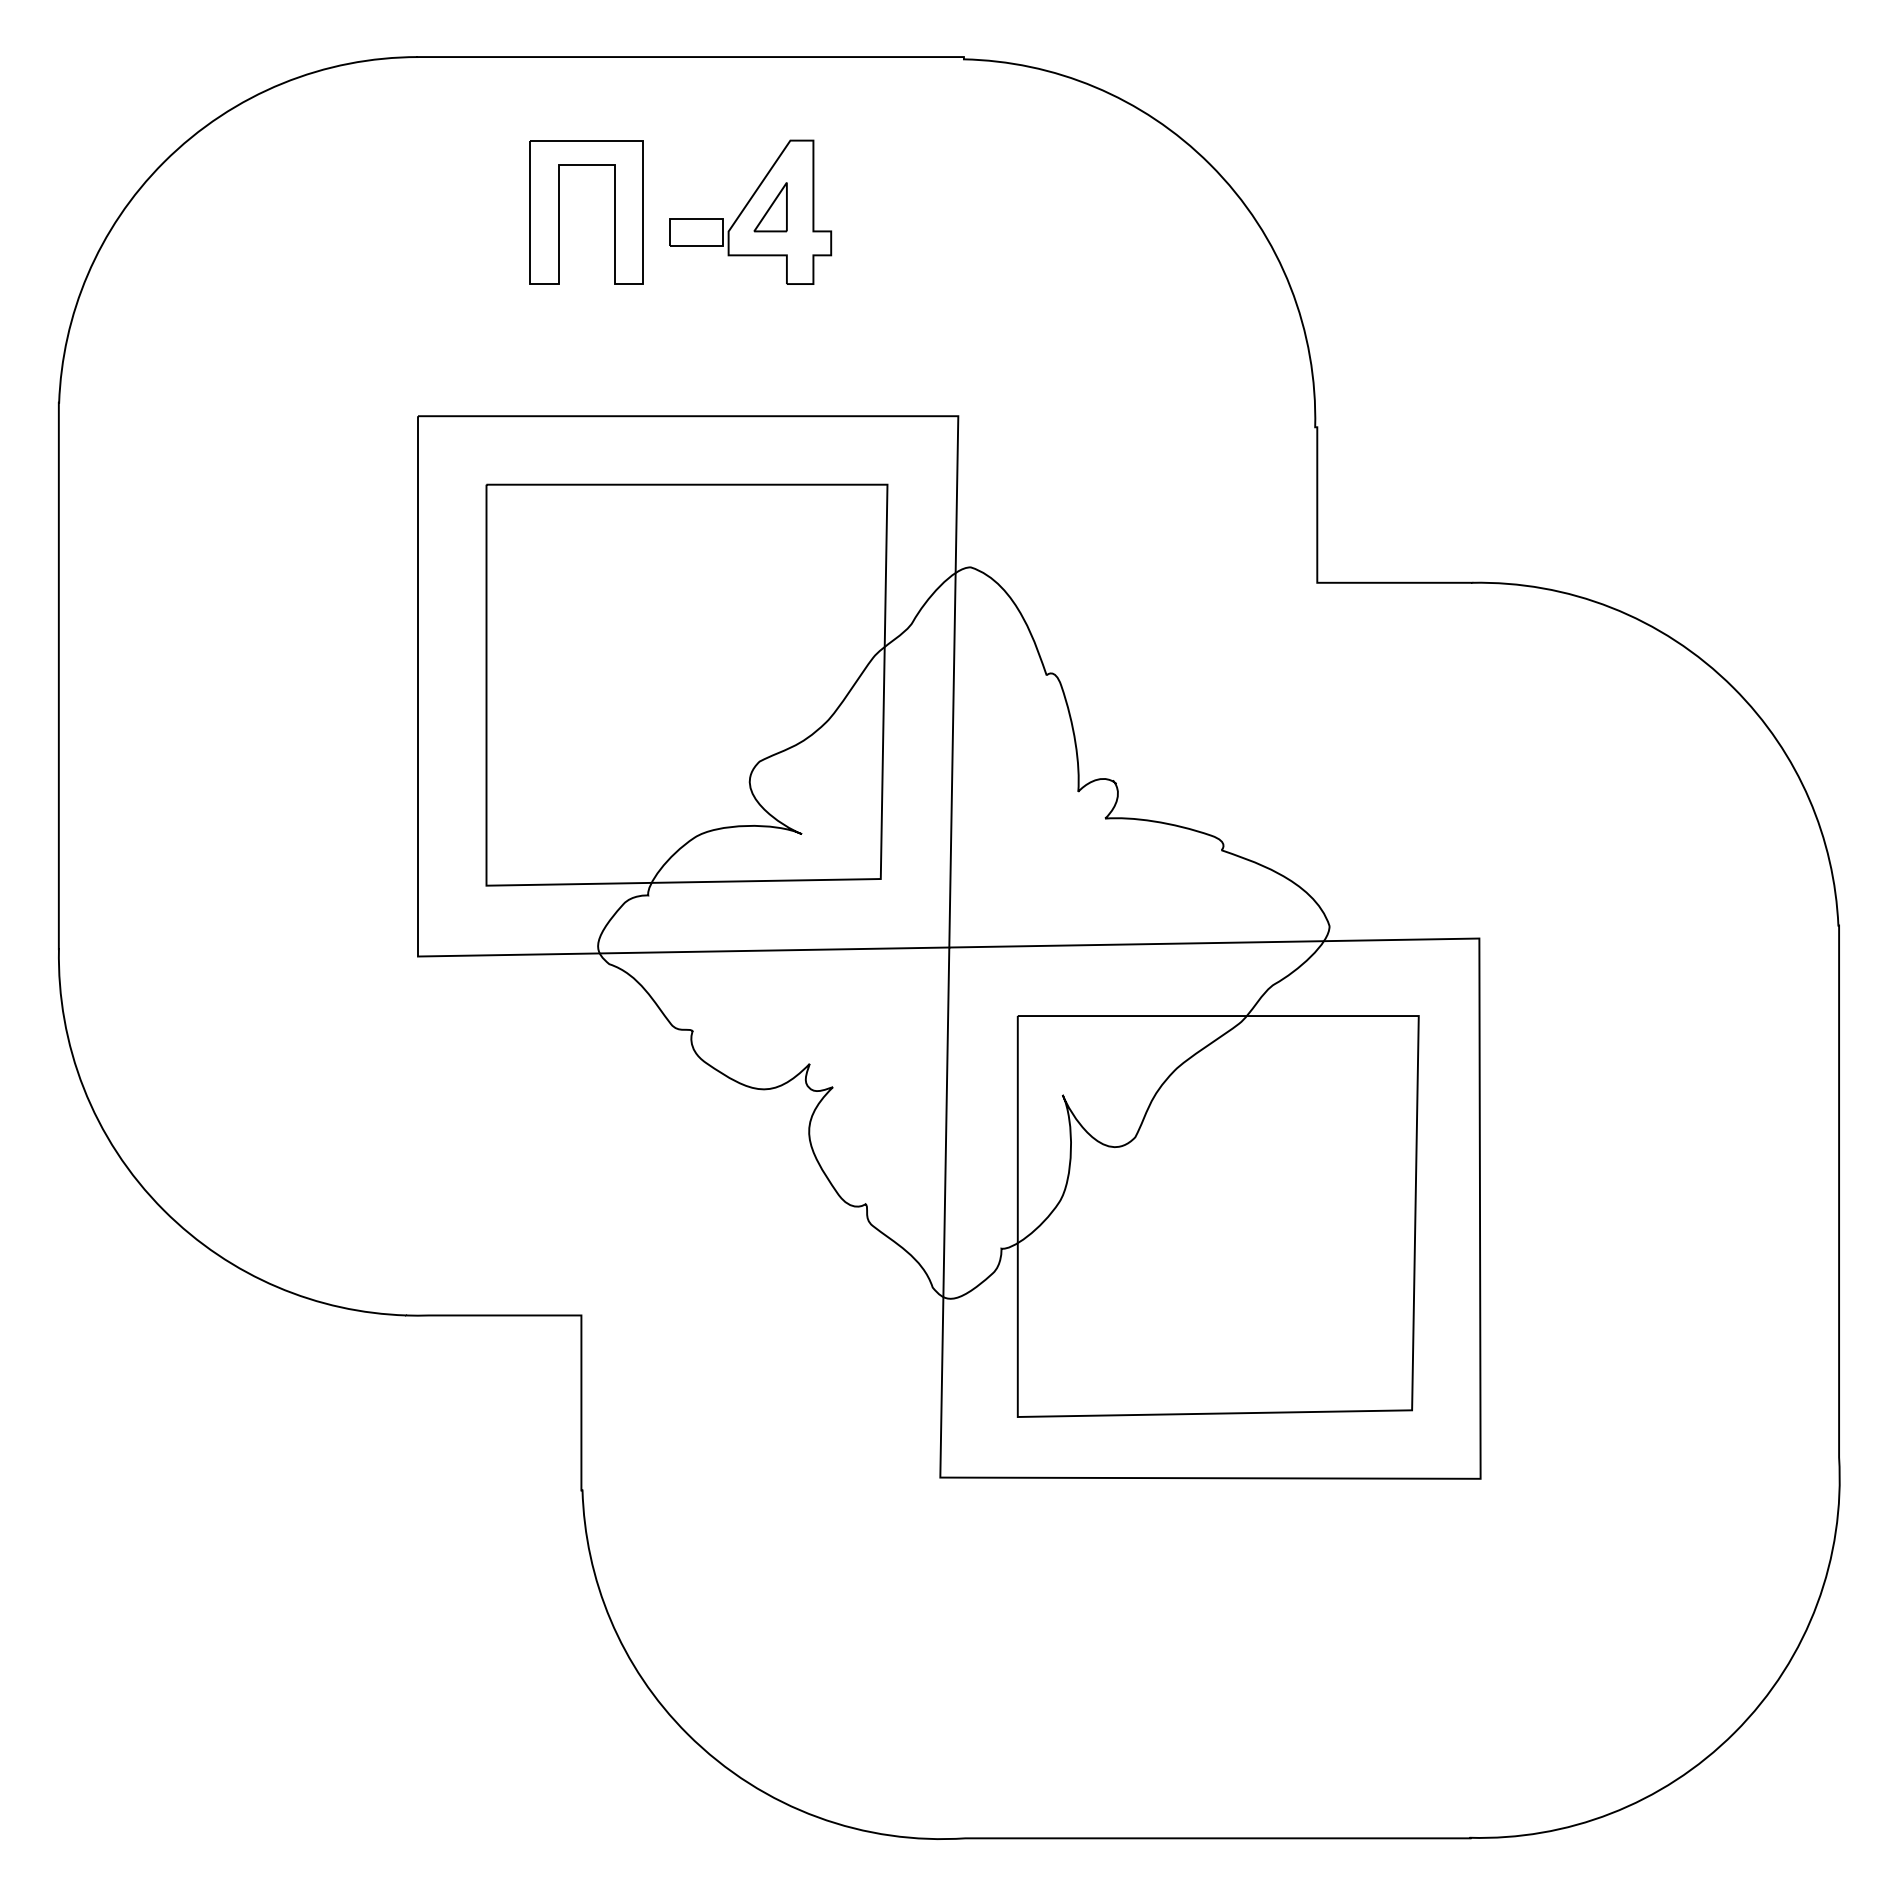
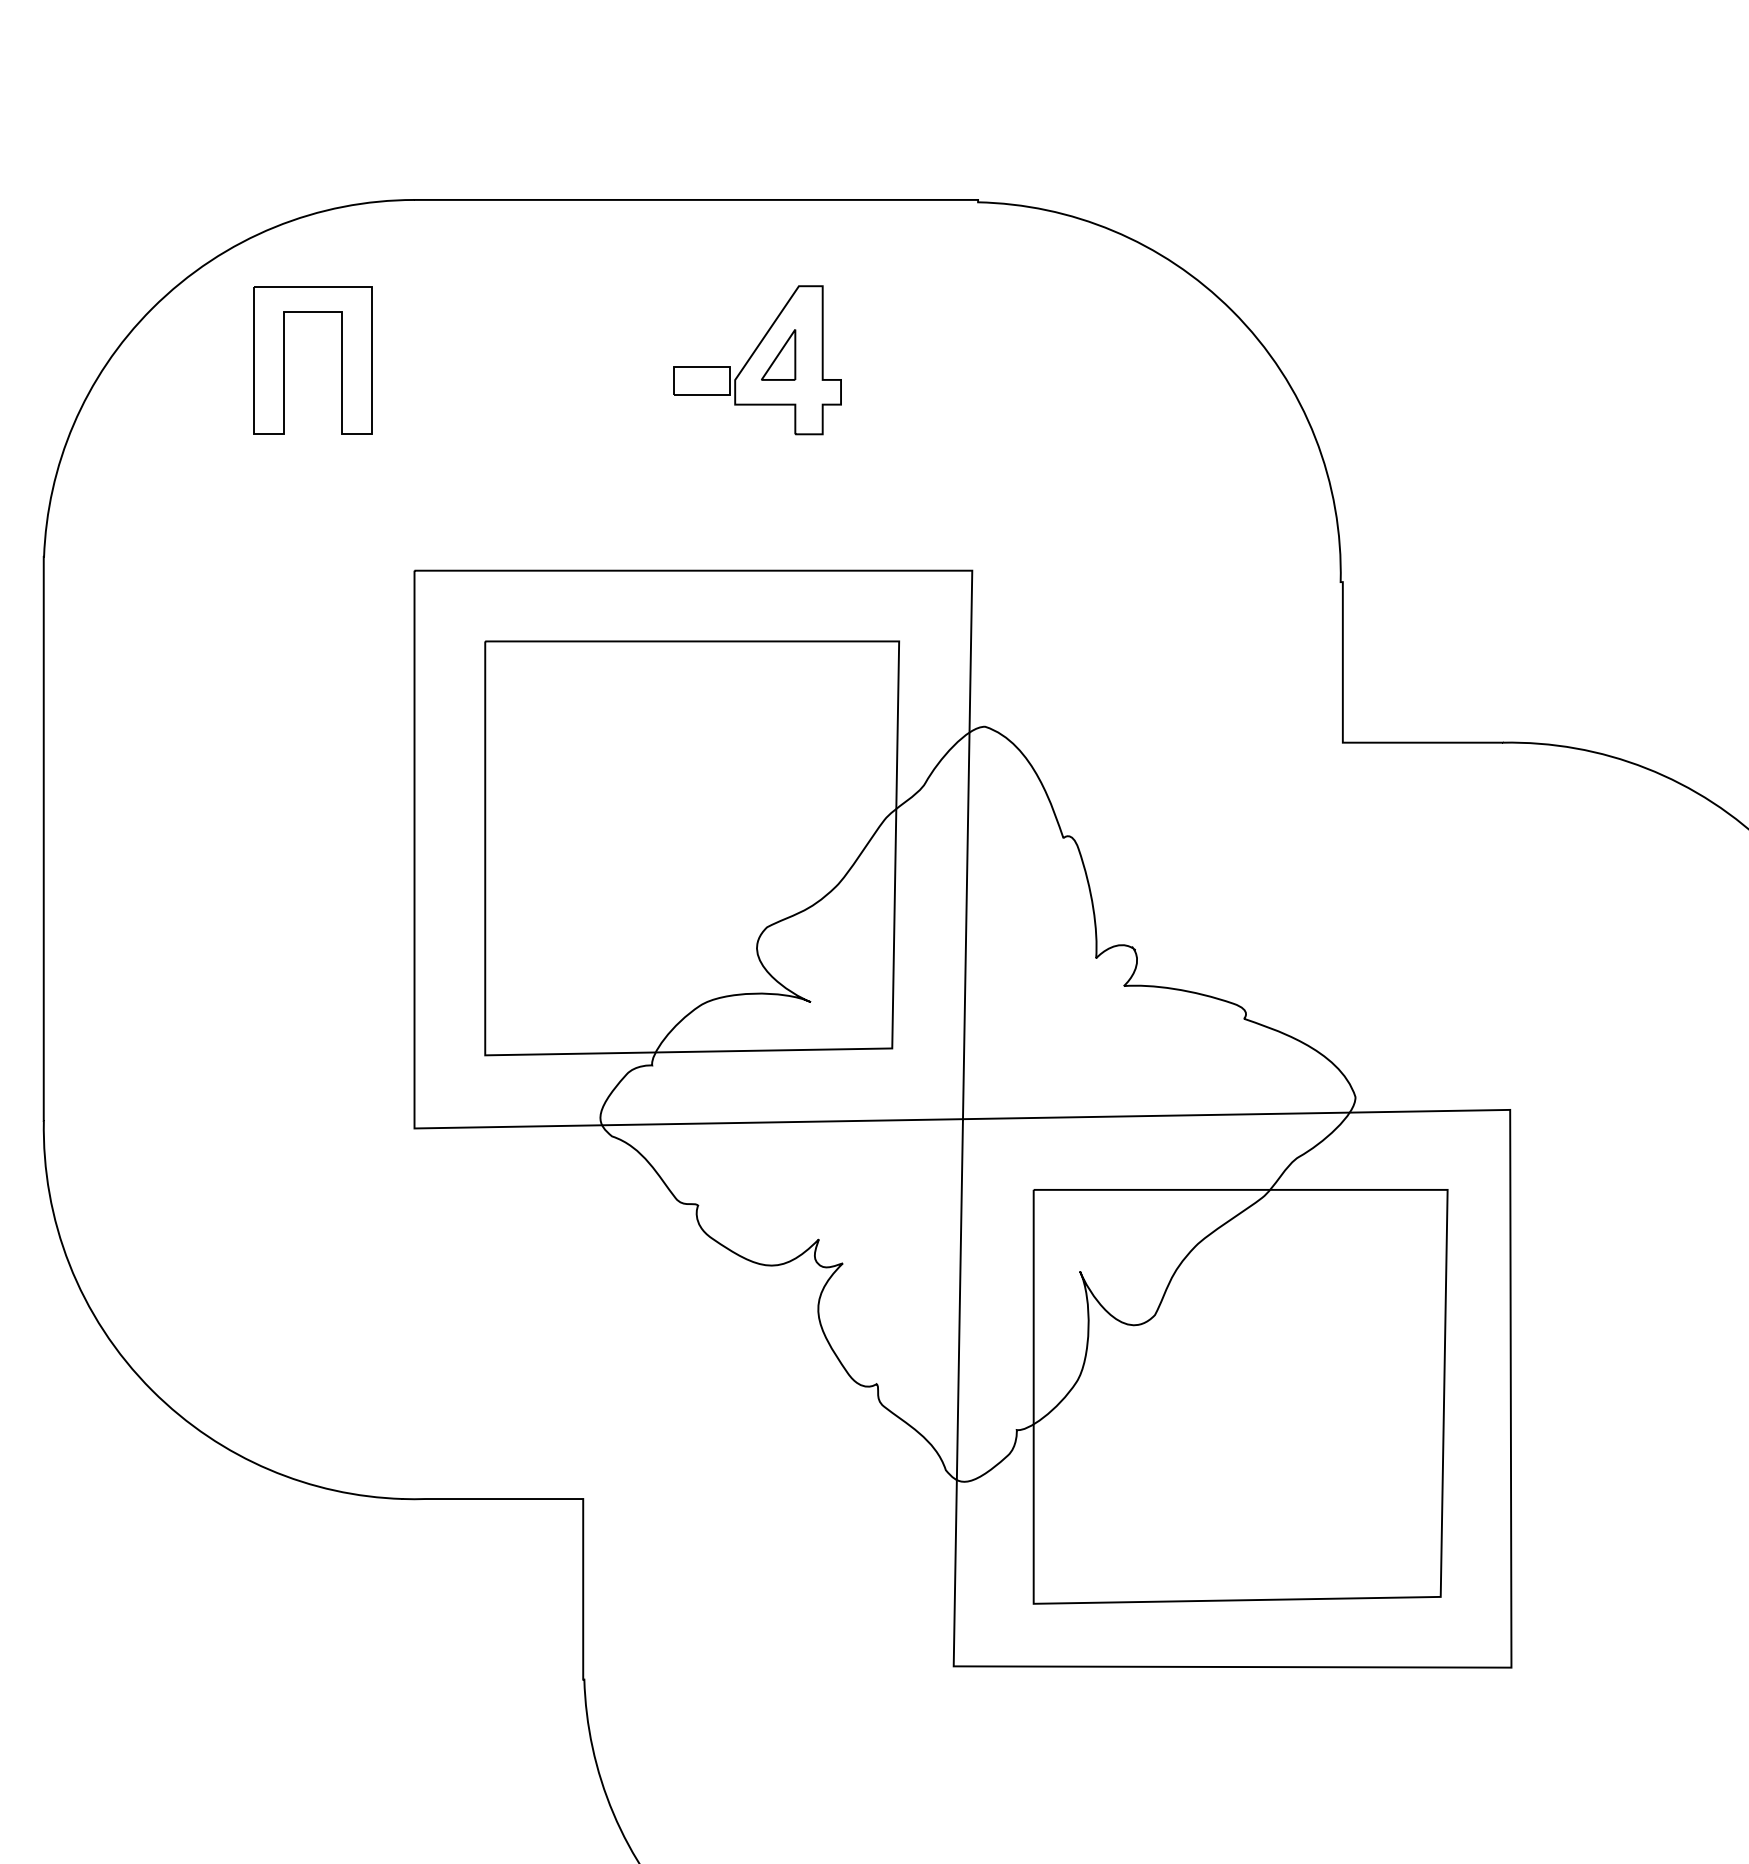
part: (559, 212) -> (284, 360), moved

